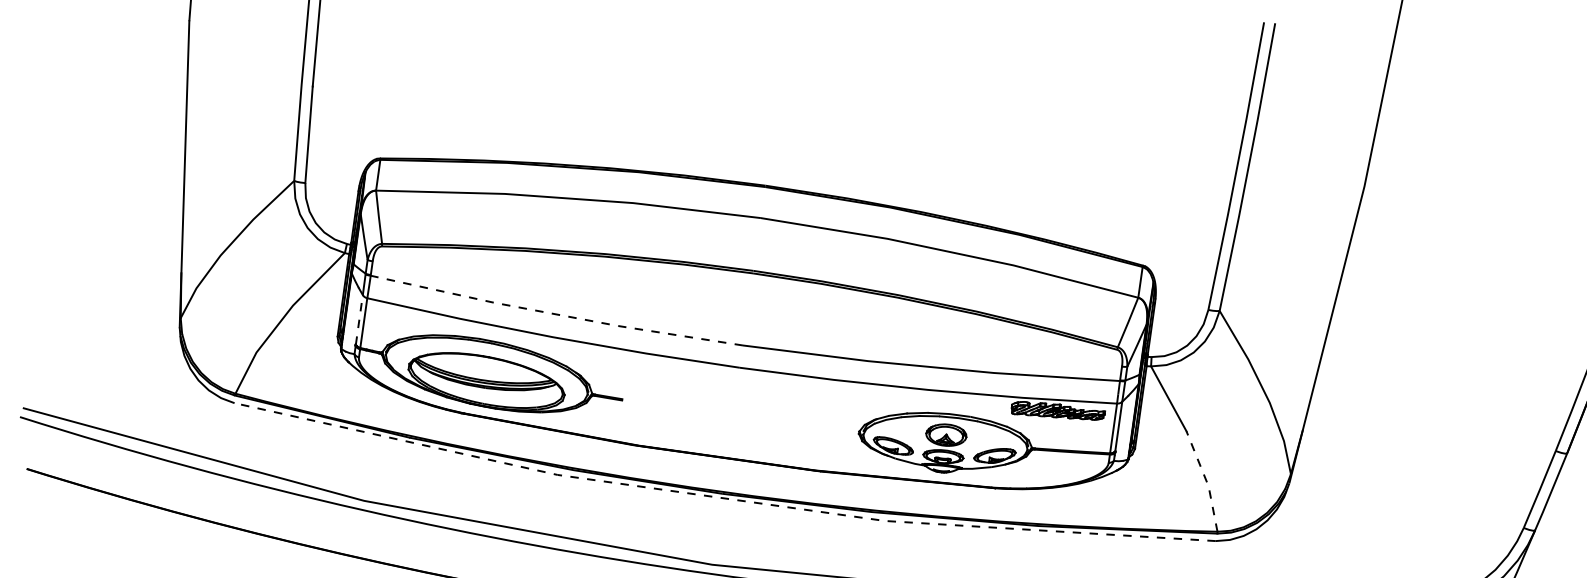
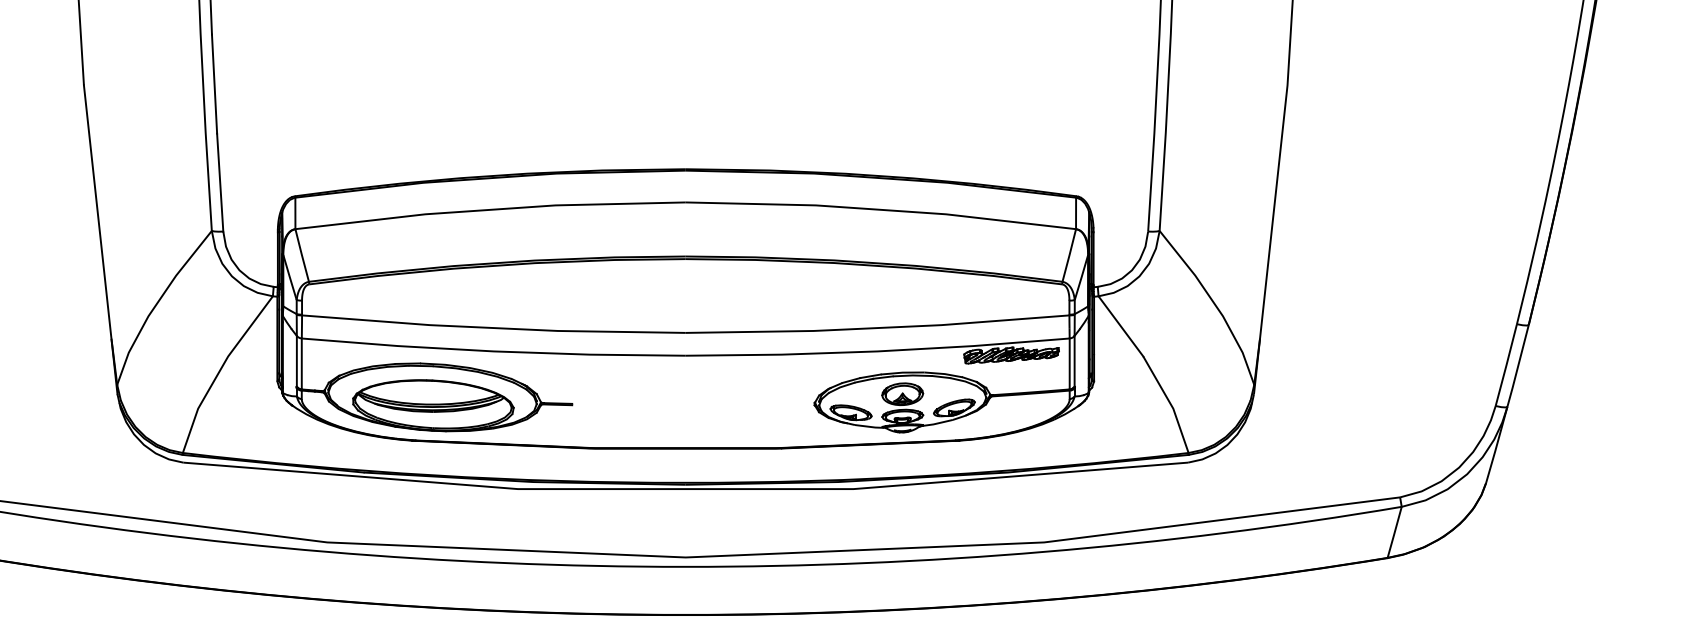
line: (555, 314) -> (493, 328), dashed -> solid
line: (359, 318) -> (296, 360), dashed -> solid
line: (1205, 479) -> (1169, 402), dashed -> solid
line: (721, 498) -> (685, 489), dashed -> solid

